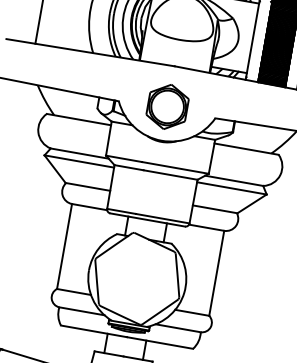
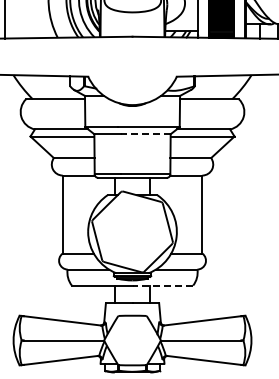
part: (167, 107) -> (132, 74), removed
line: (170, 175) -> (145, 134), solid -> dashed
line: (159, 342) -> (162, 285), solid -> dashed

